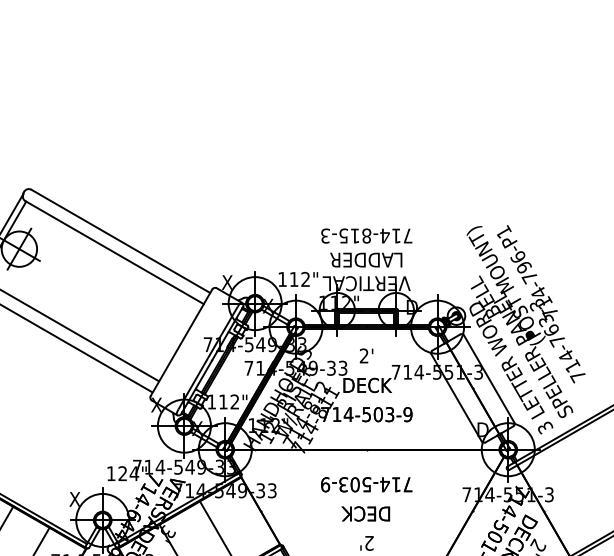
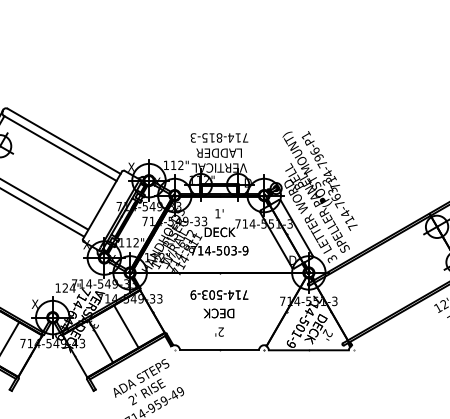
text: (363, 355) -> (217, 213), 2' -> 1'

